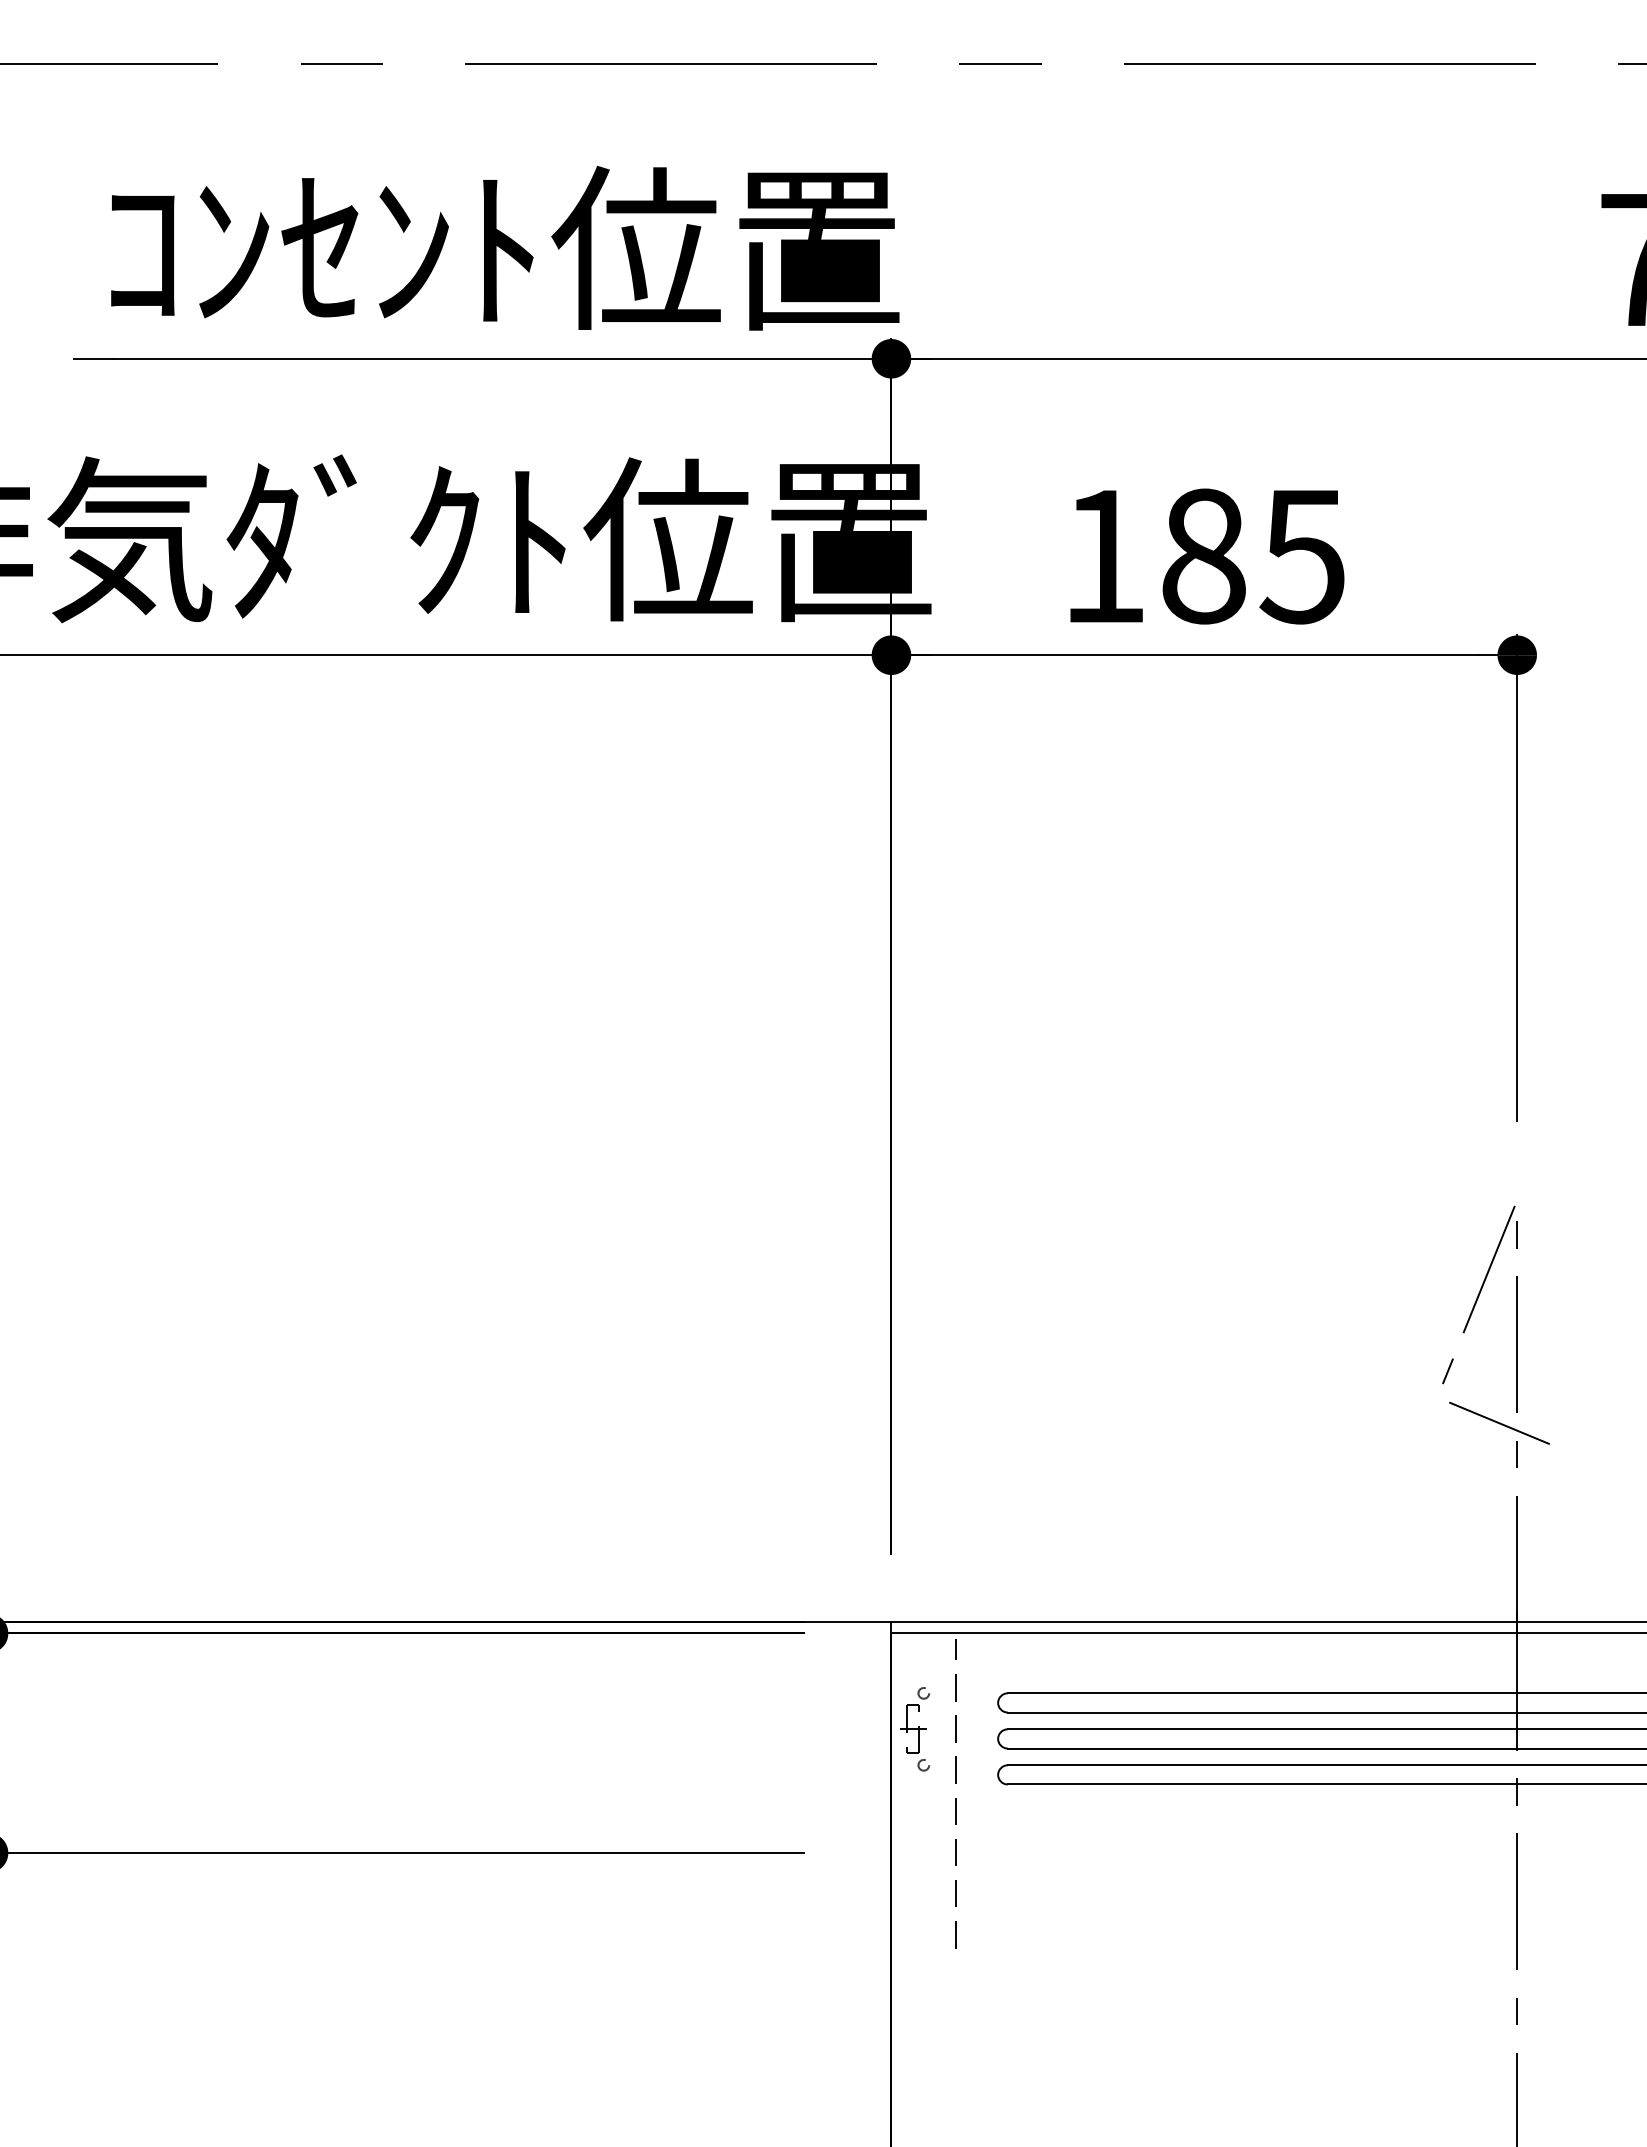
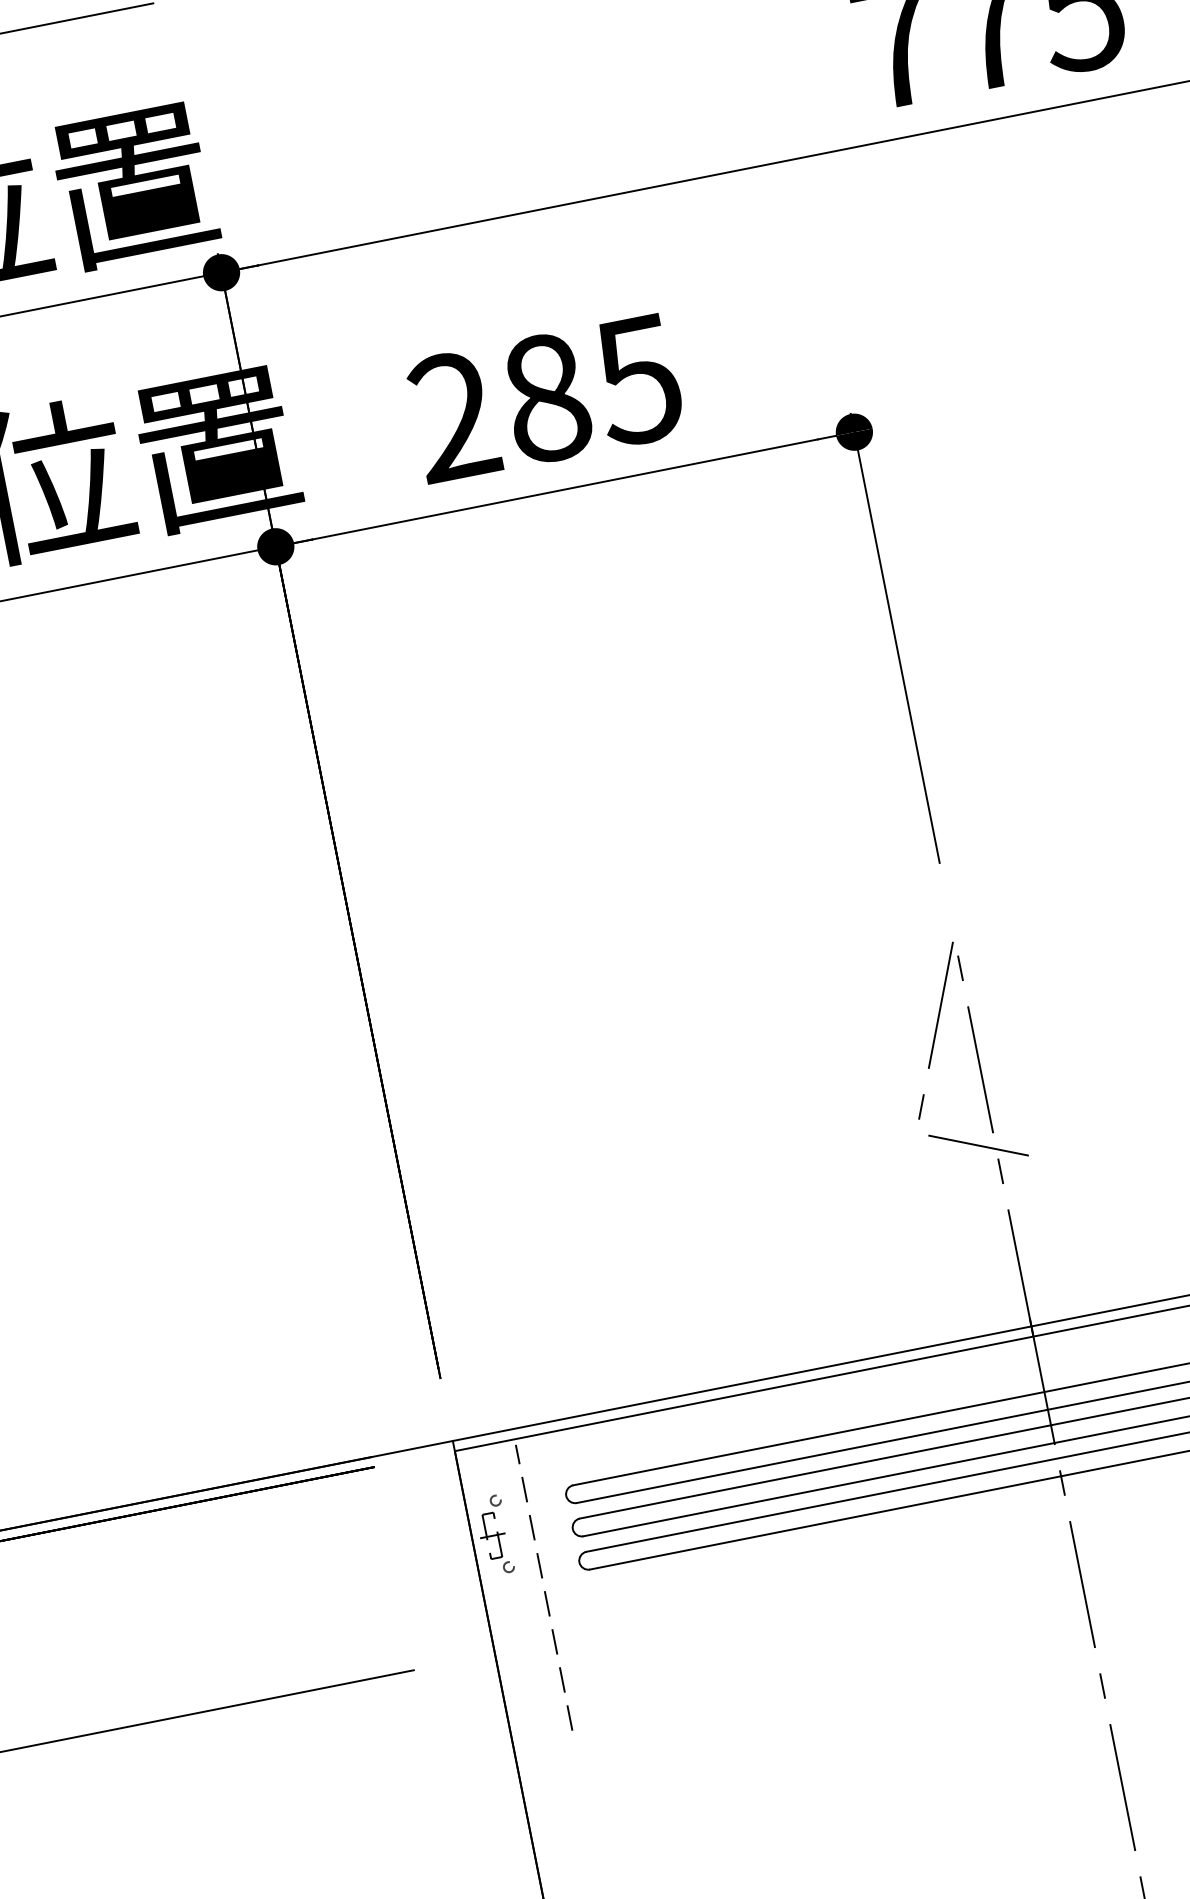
text: (1103, 555) -> (453, 415), 185 -> 285

